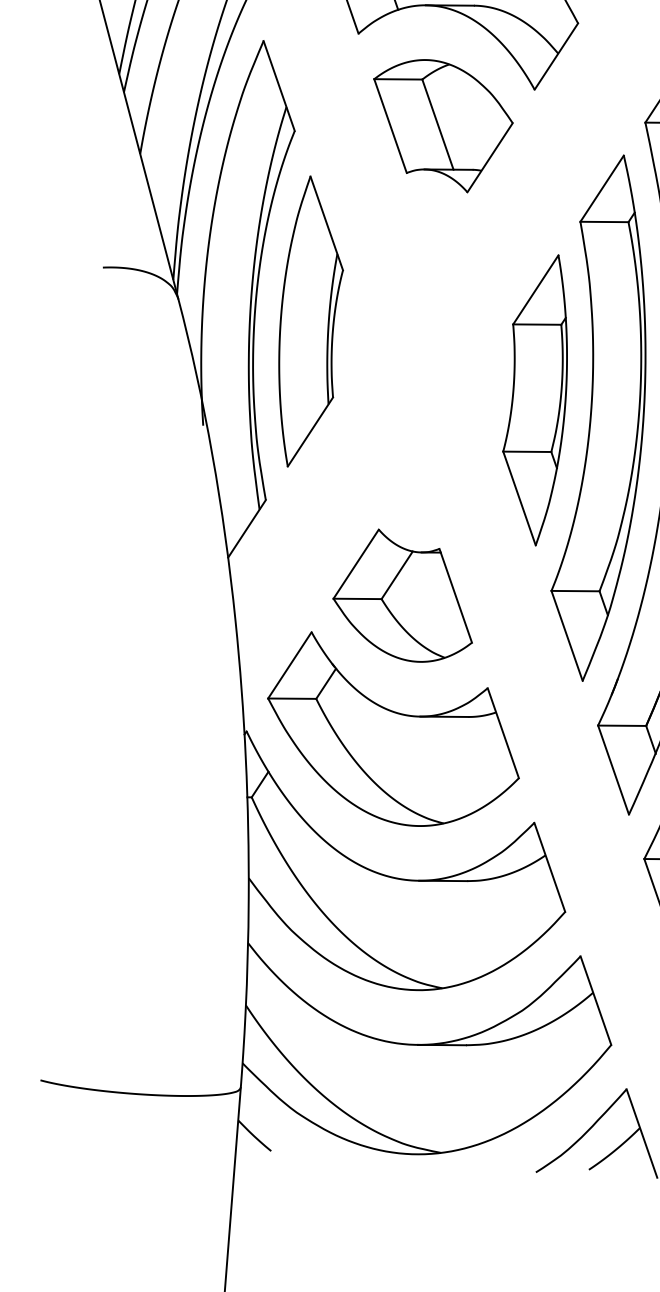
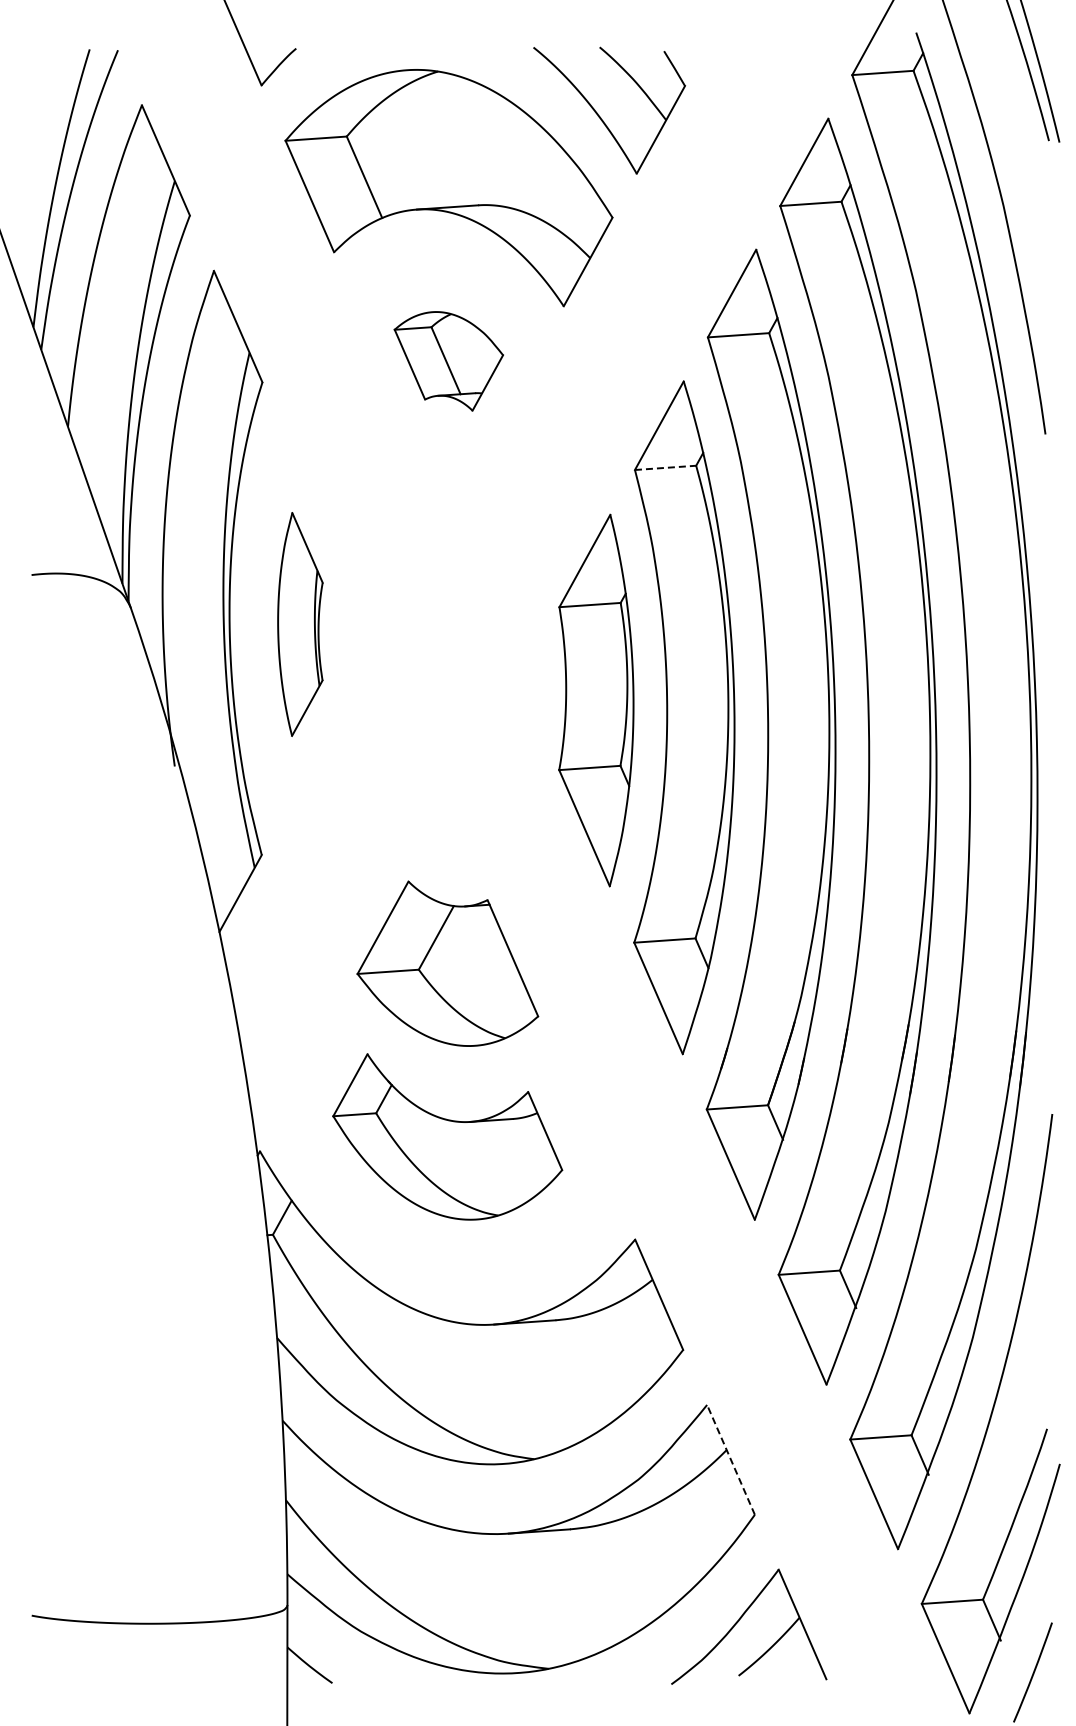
part: (441, 125) -> (448, 361), size x0.6
line: (604, 221) -> (665, 467), solid -> dashed
part: (309, 322) -> (300, 624), size x0.6
part: (393, 731) -> (447, 1136), size x0.7
line: (596, 1000) -> (731, 1459), solid -> dashed

